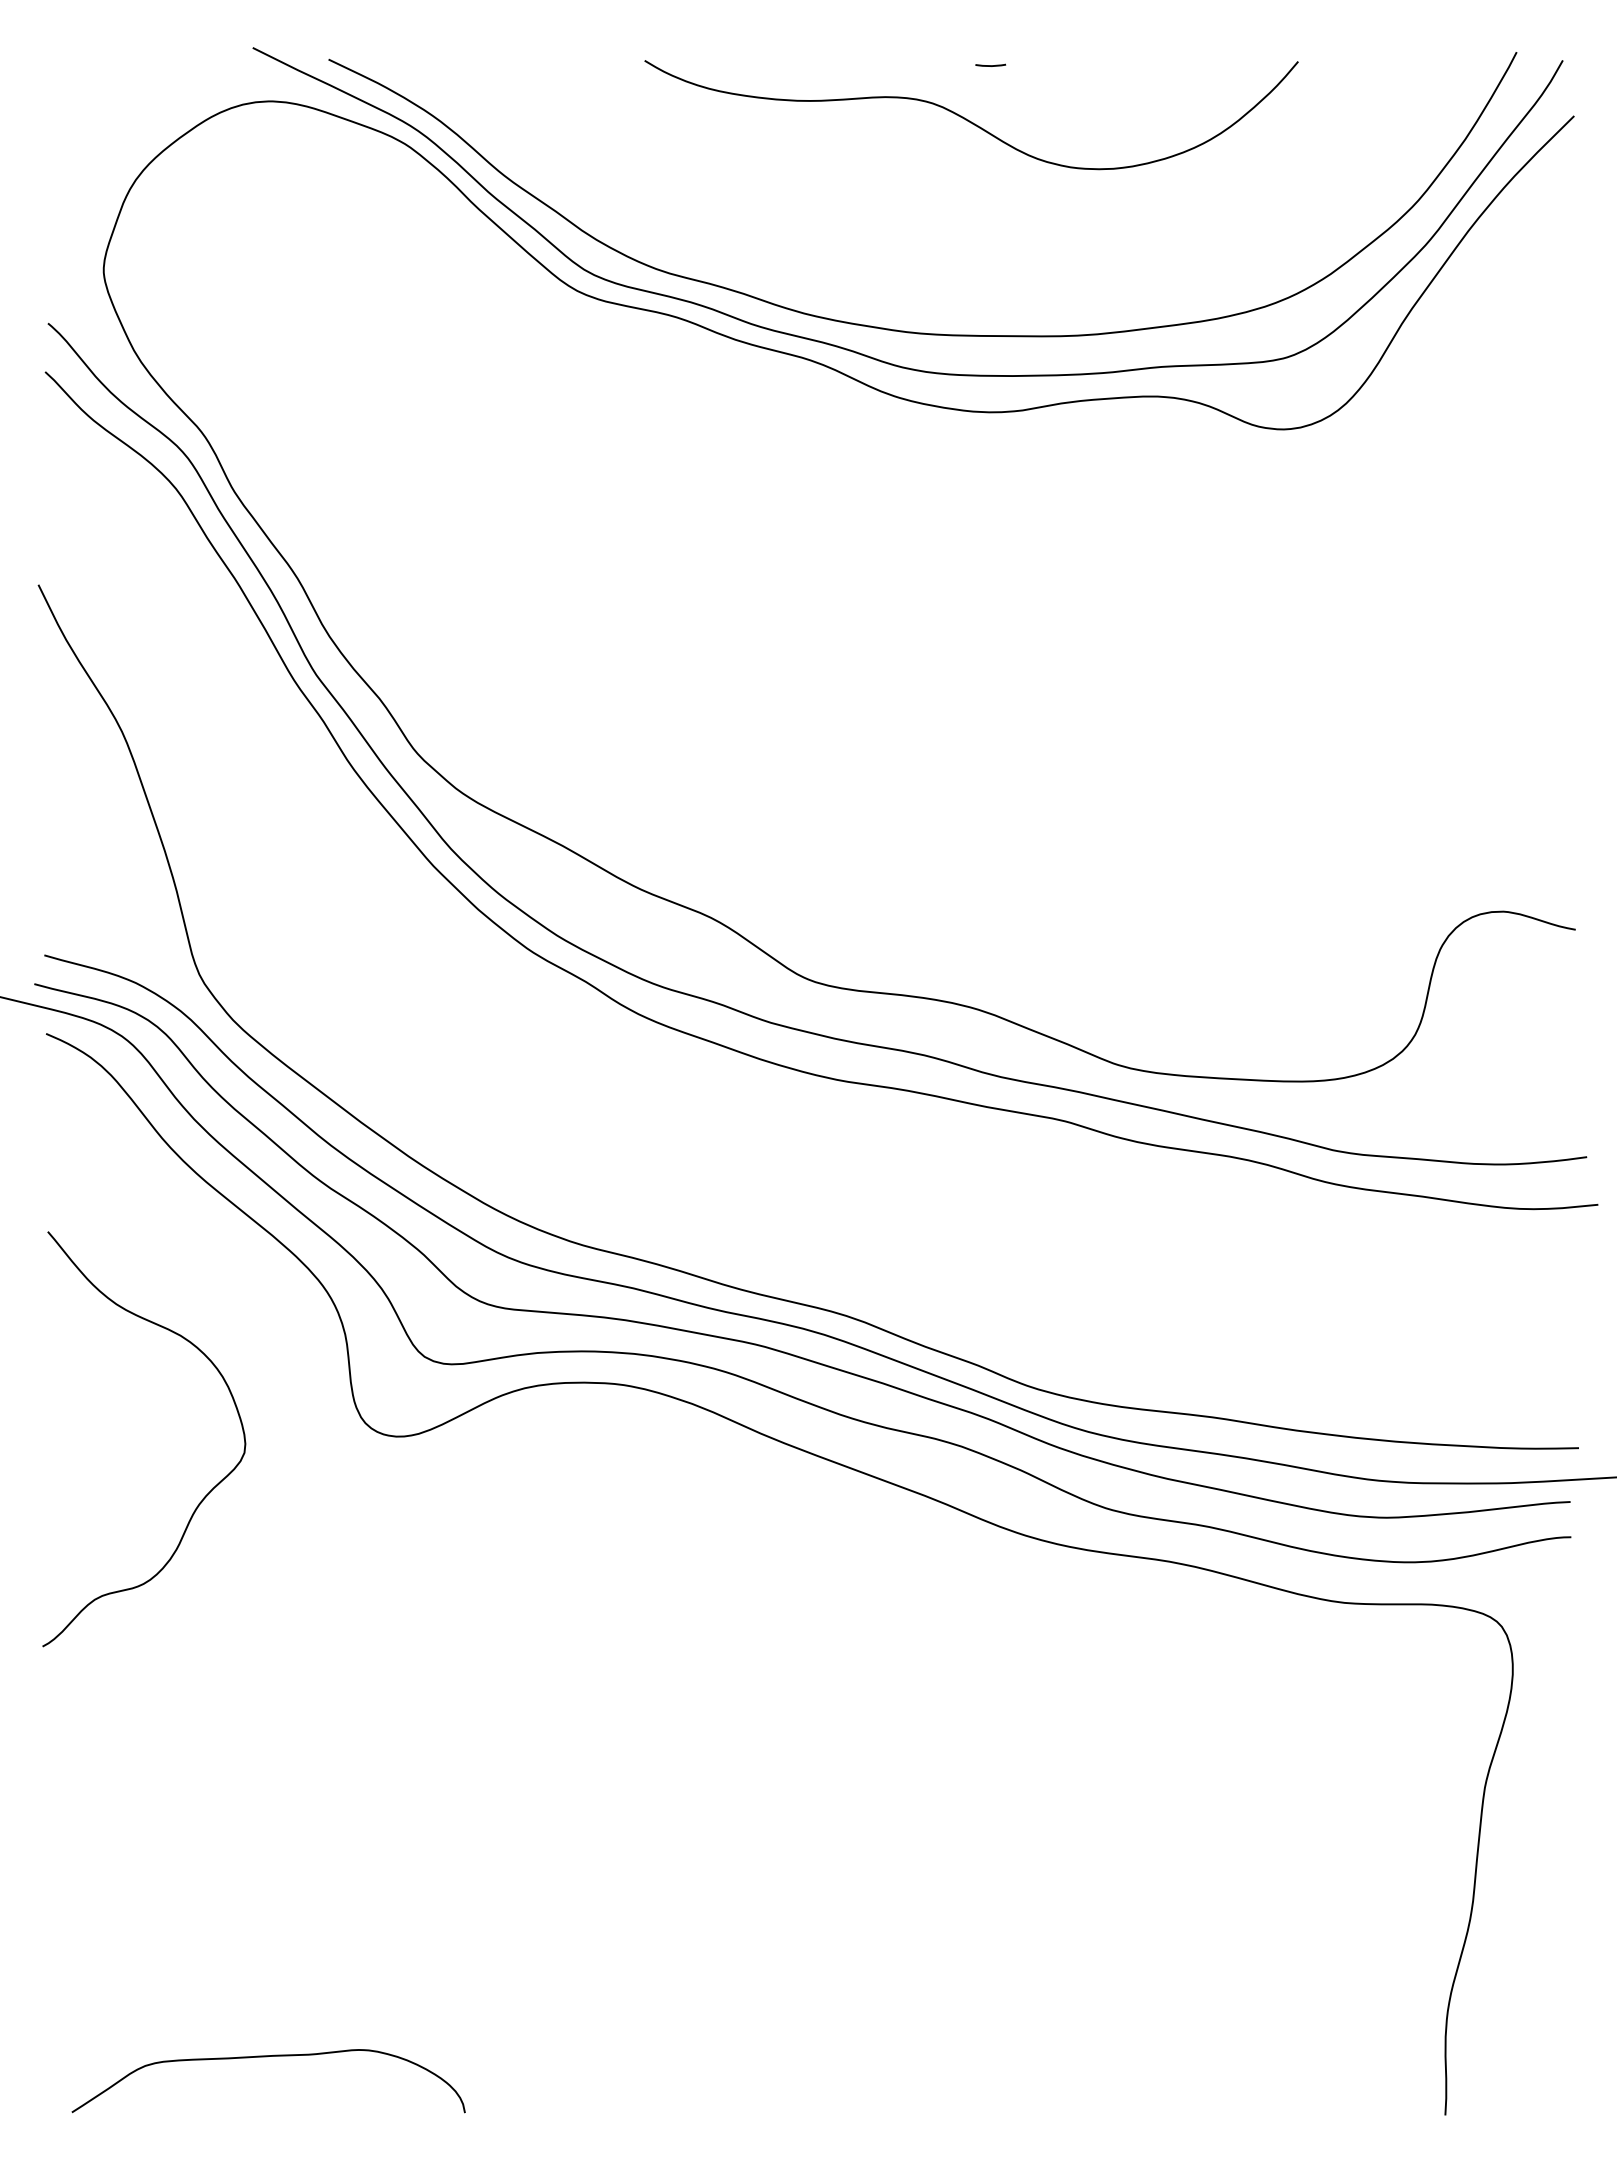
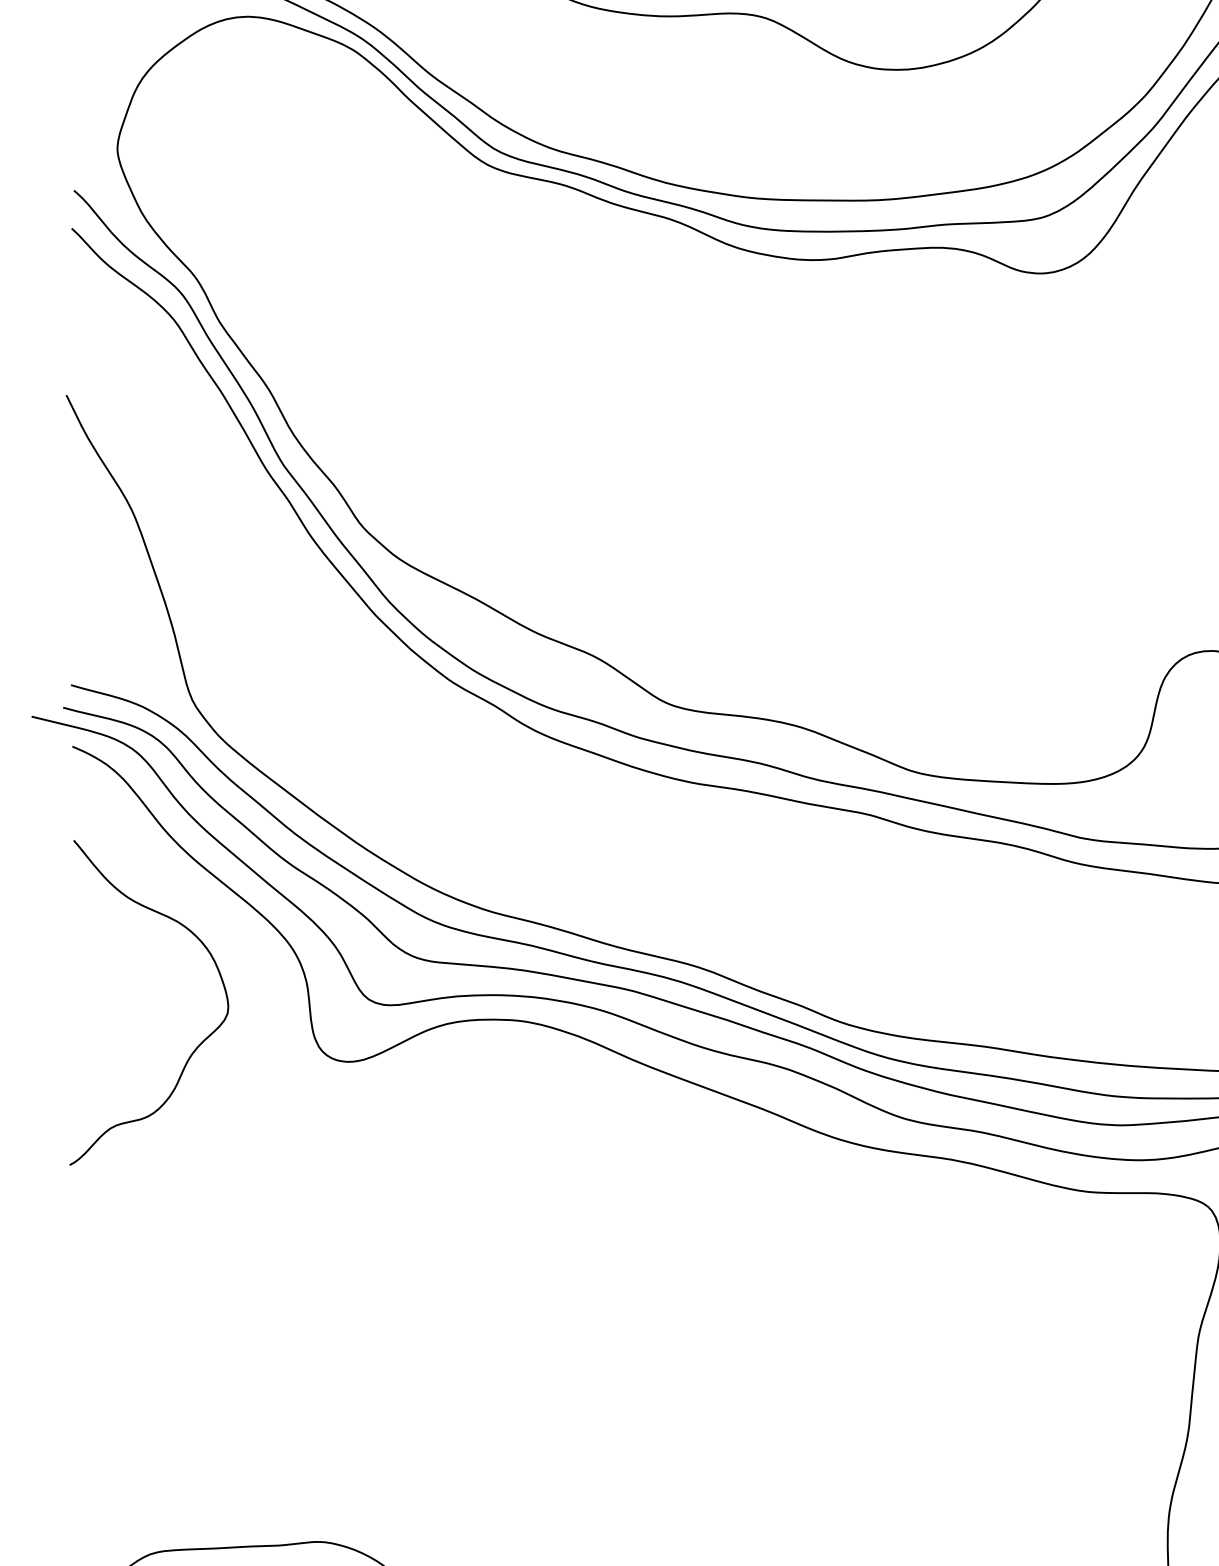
curve: (203, 1497) -> (195, 1048), moved

